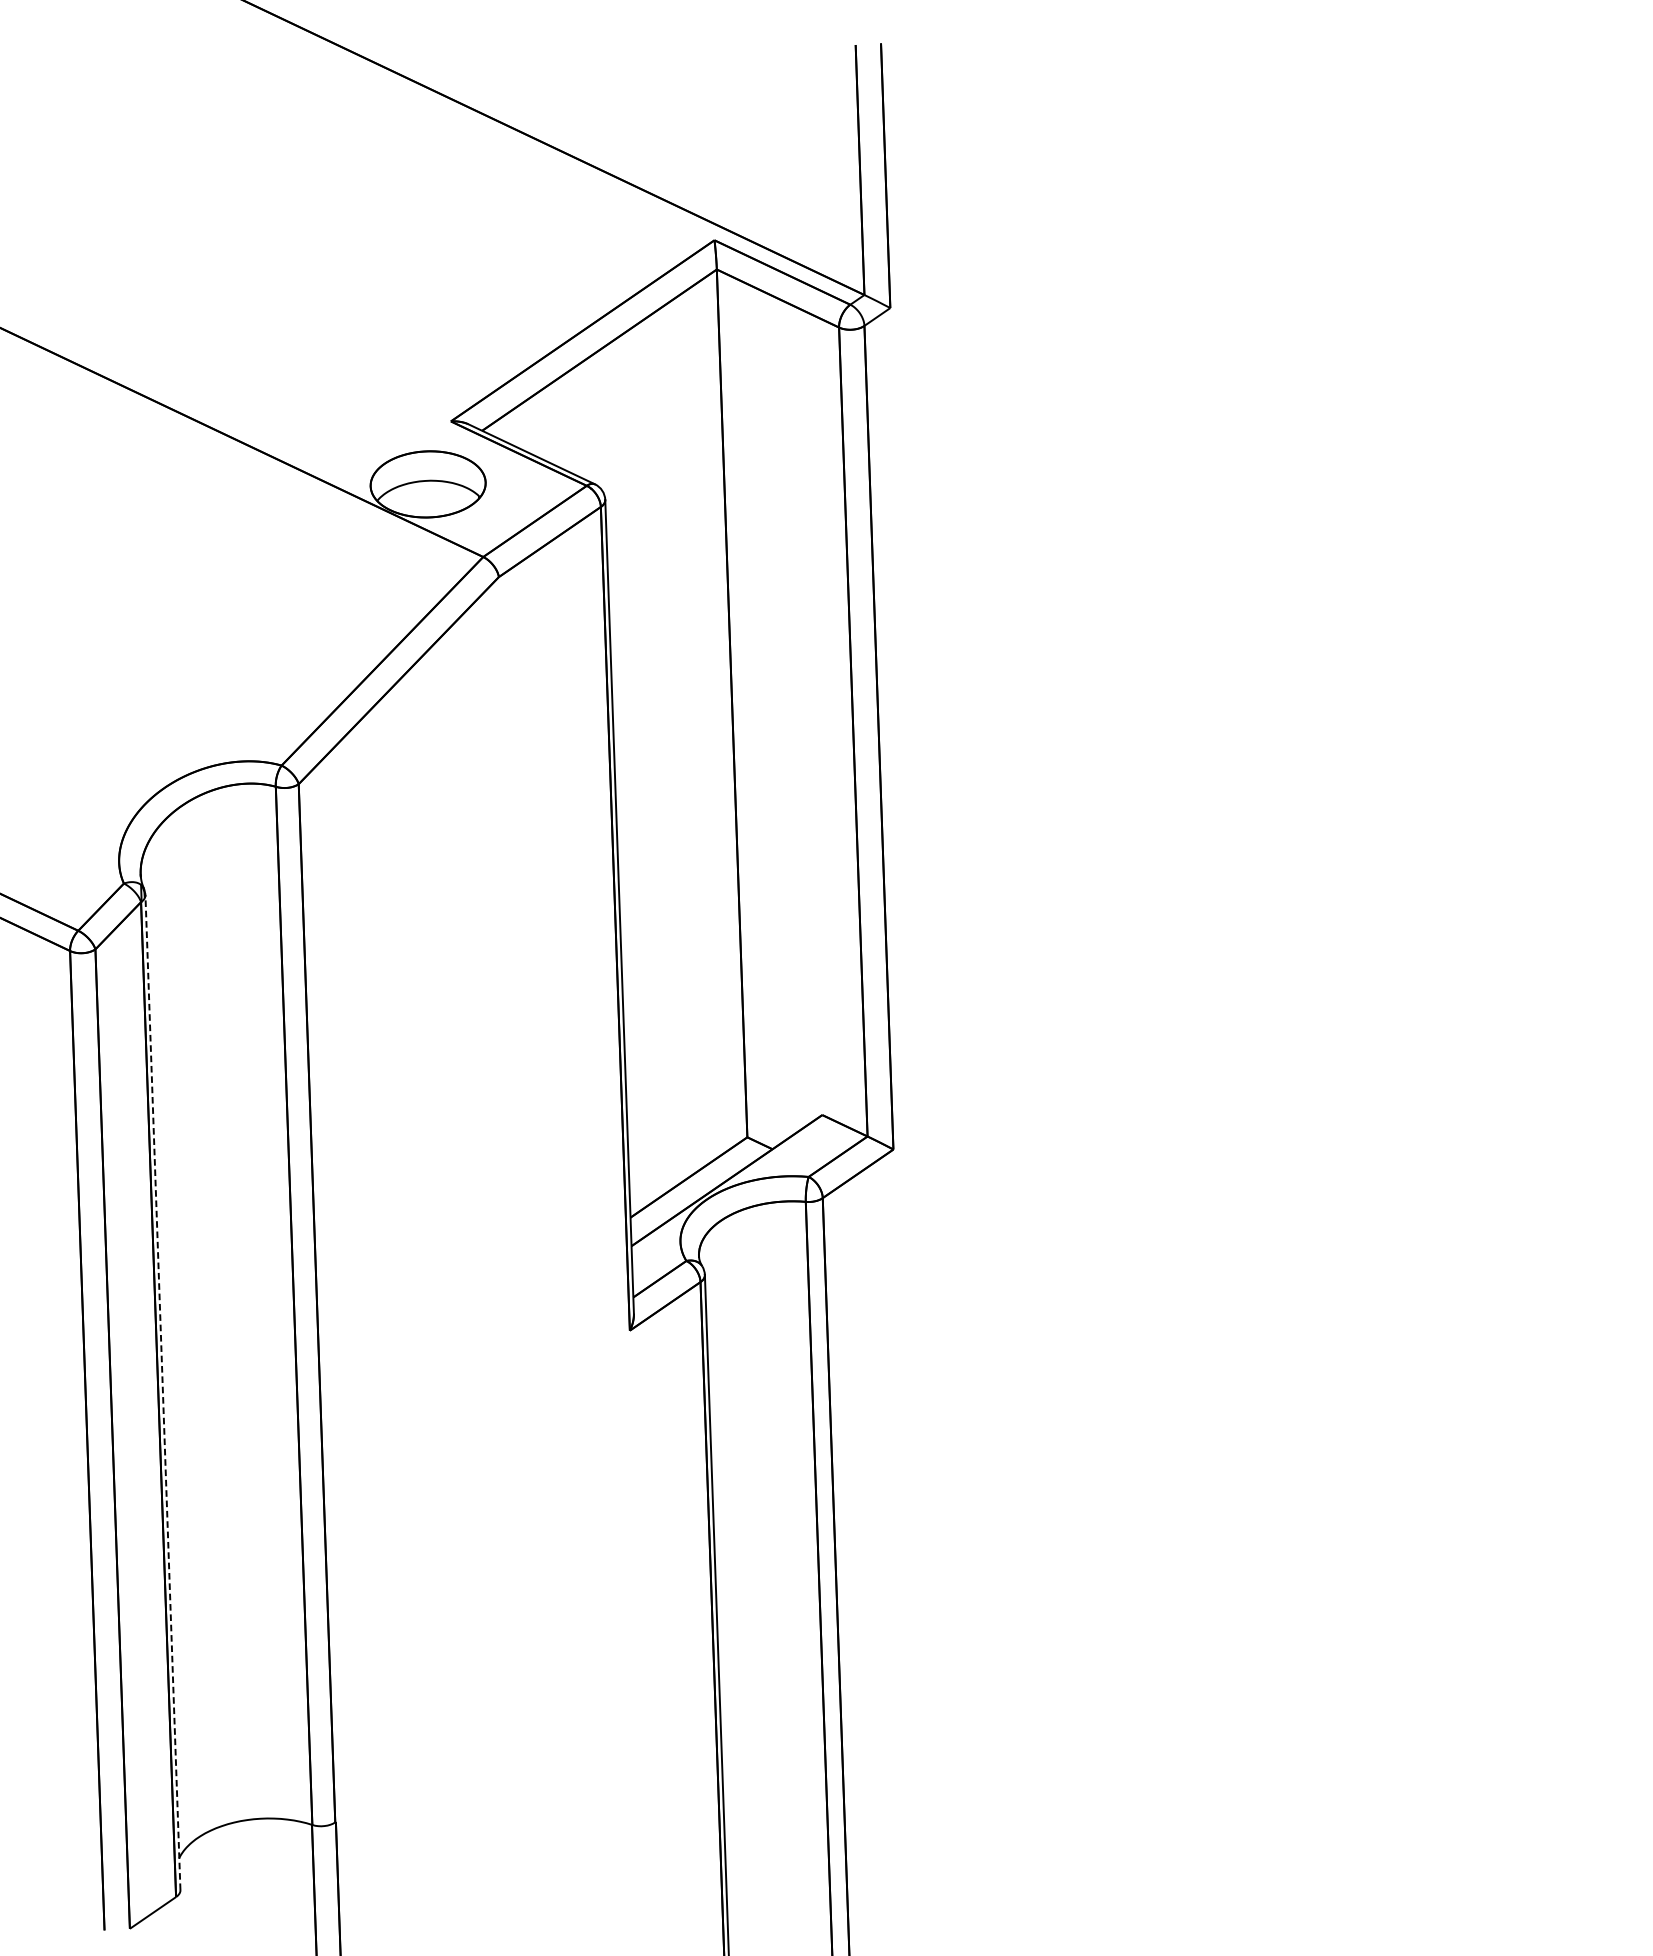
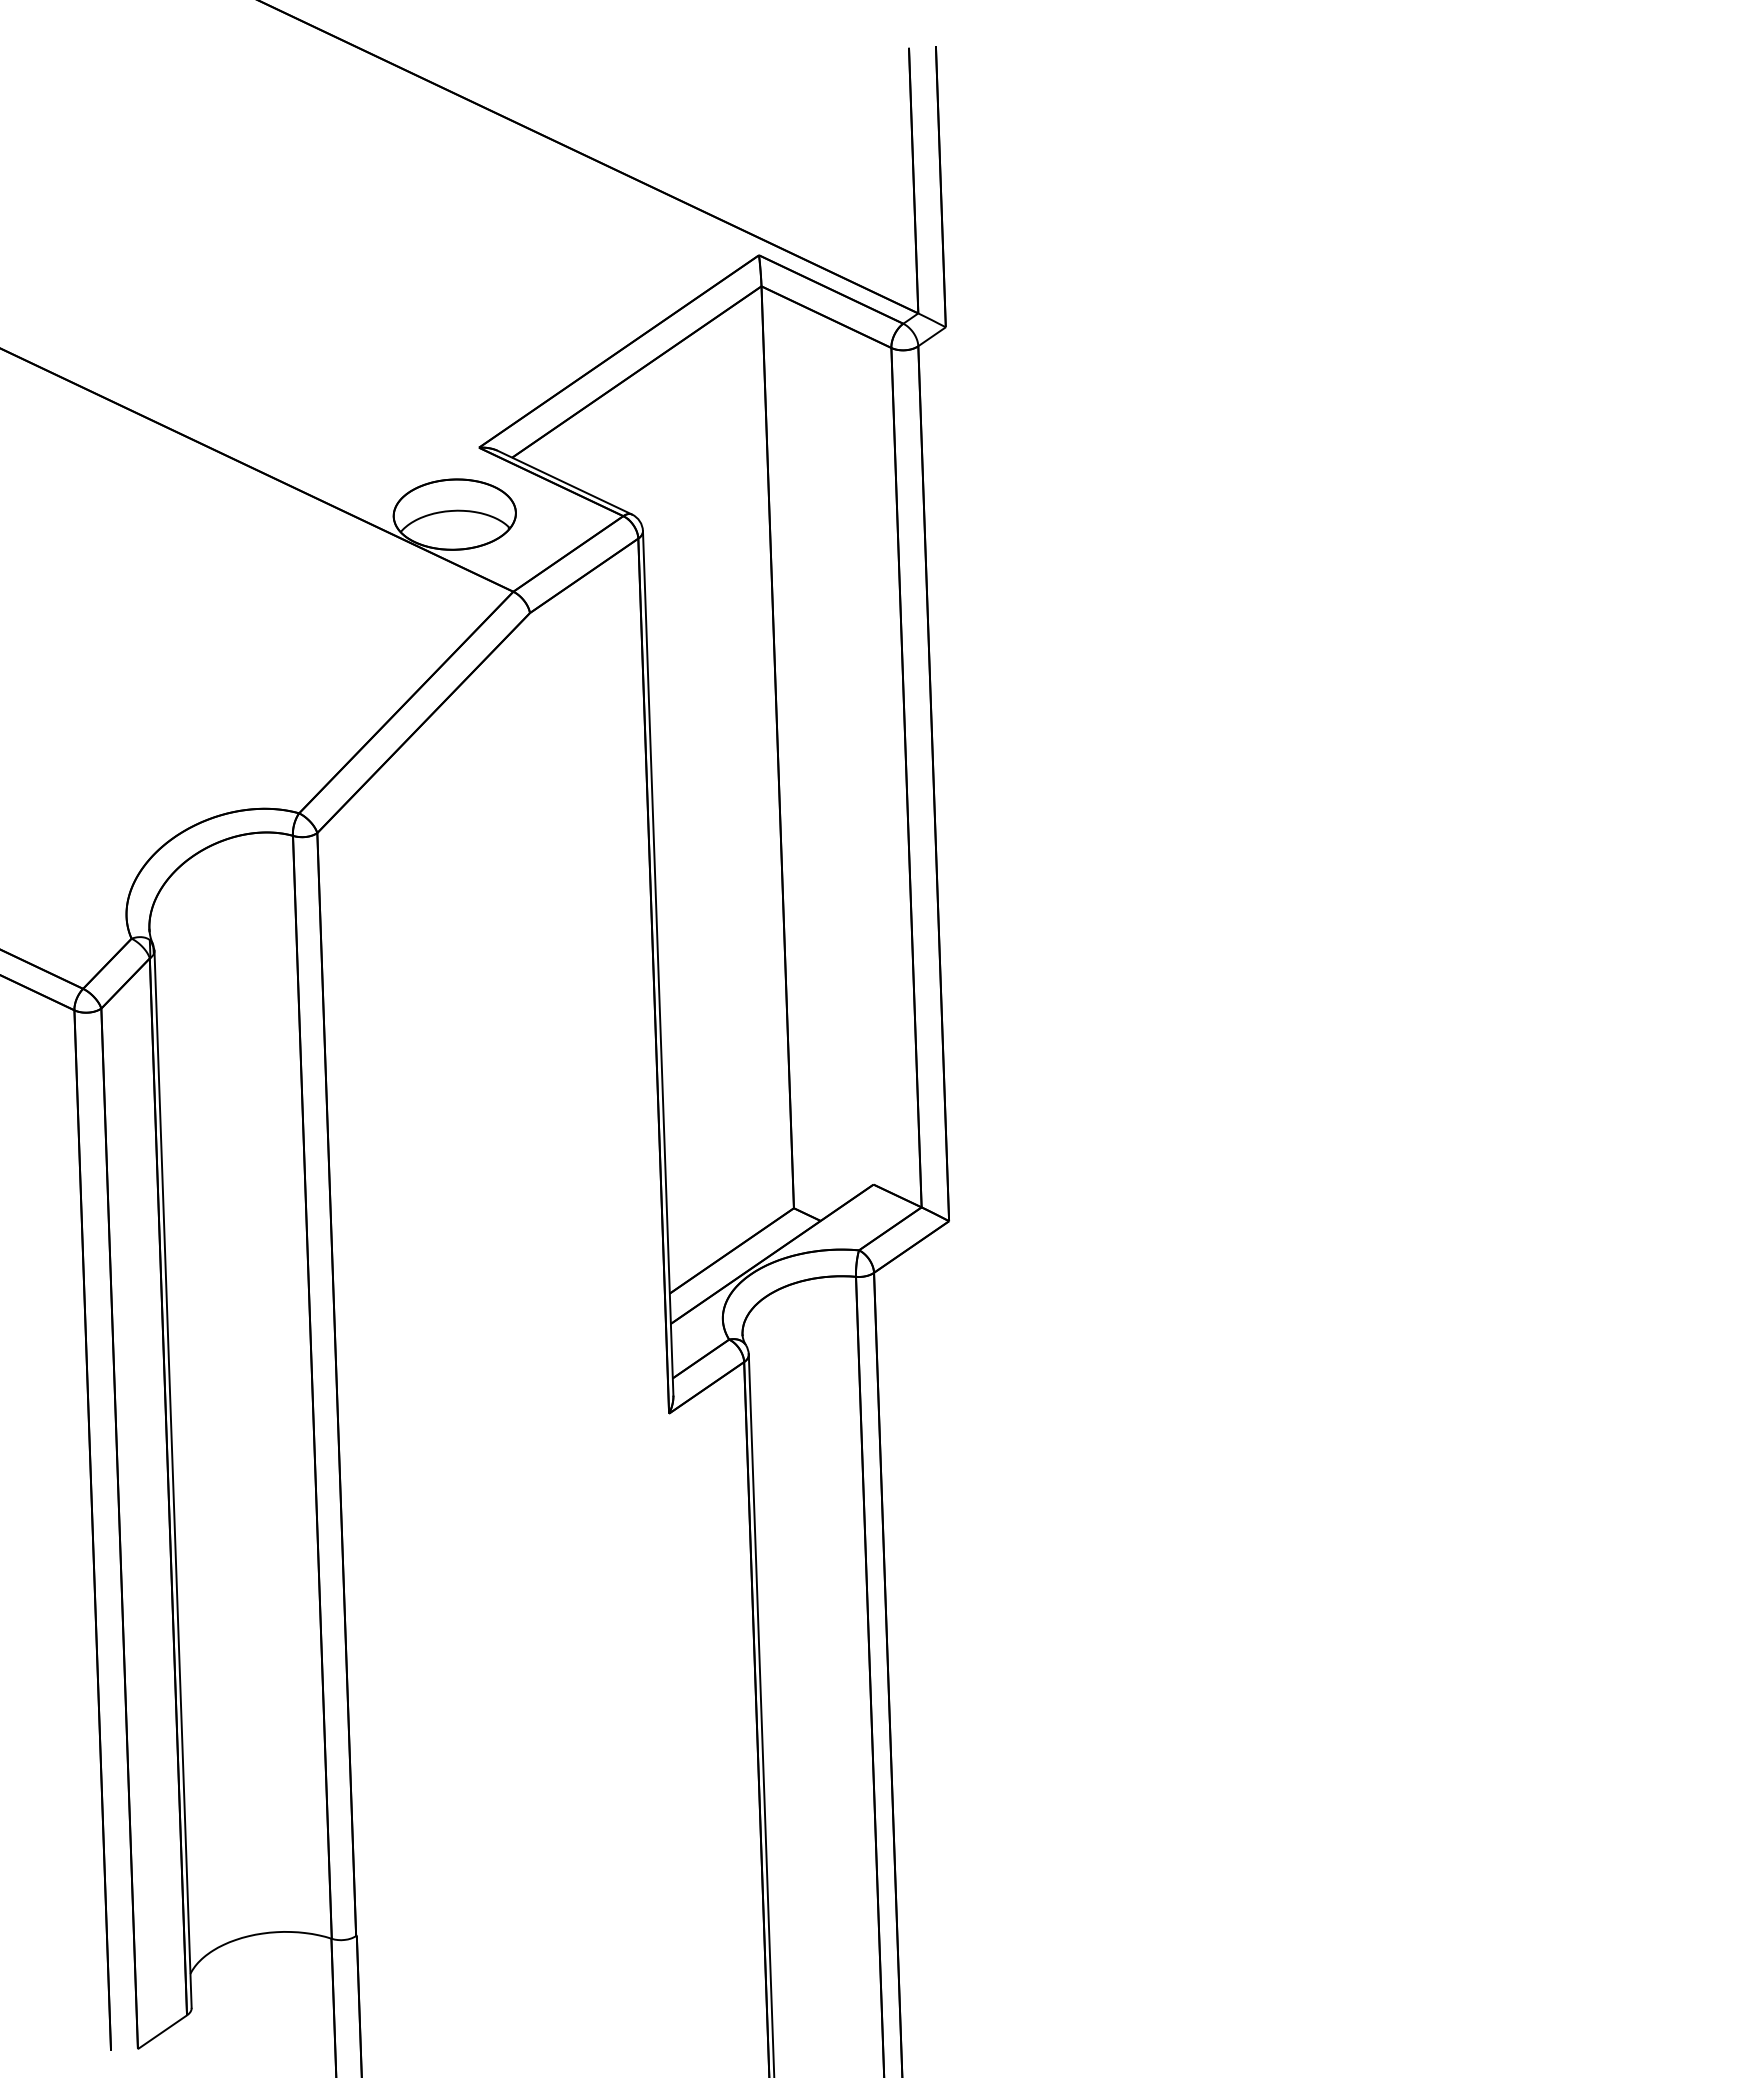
line: (163, 1392) -> (173, 1479), dashed -> solid

